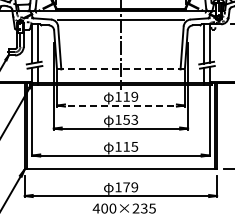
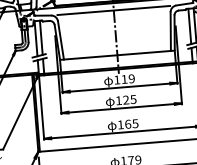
line: (120, 69) -> (117, 55), dashed -> solid
line: (120, 105) -> (119, 87), dashed -> solid
text: (130, 119) -> (129, 99), 153 -> 125
text: (126, 146) -> (127, 123), 115 -> 165

